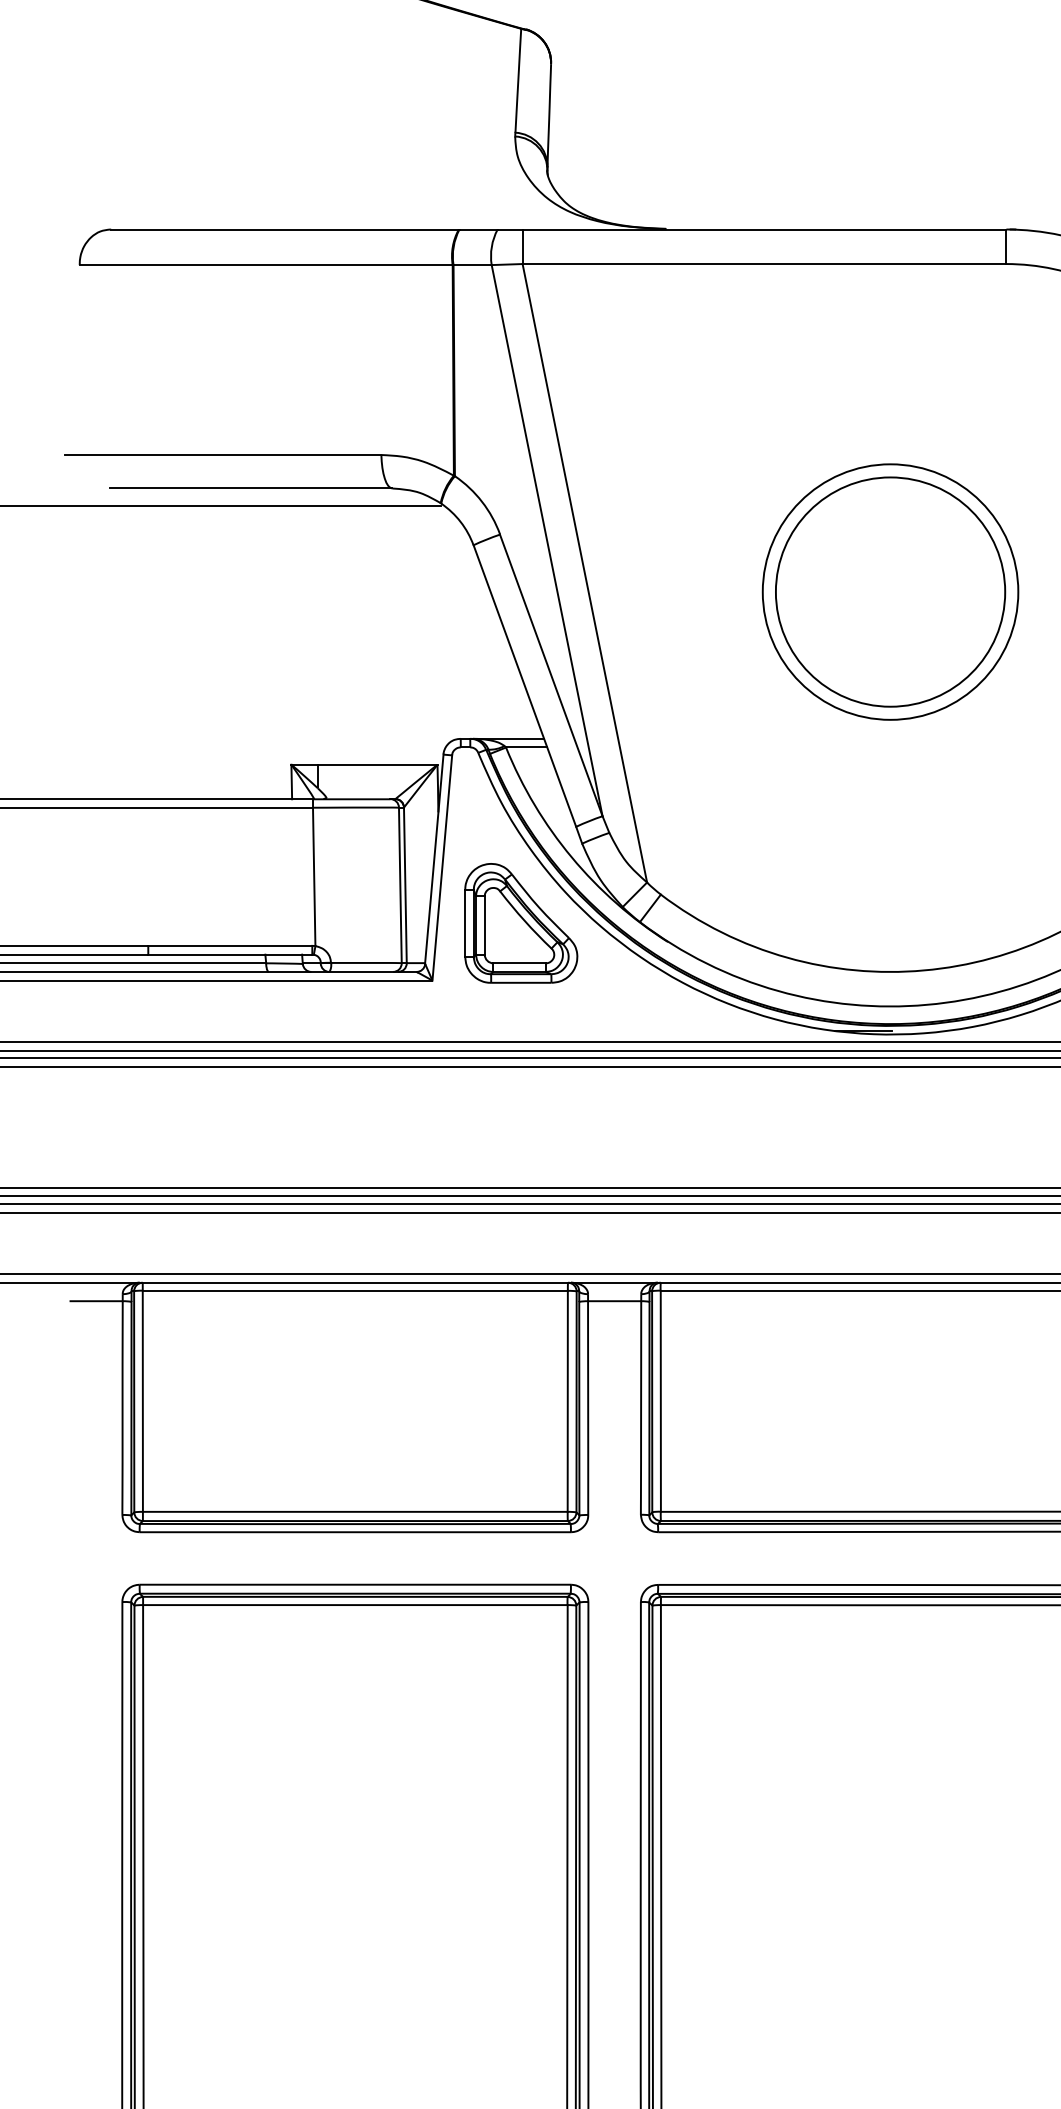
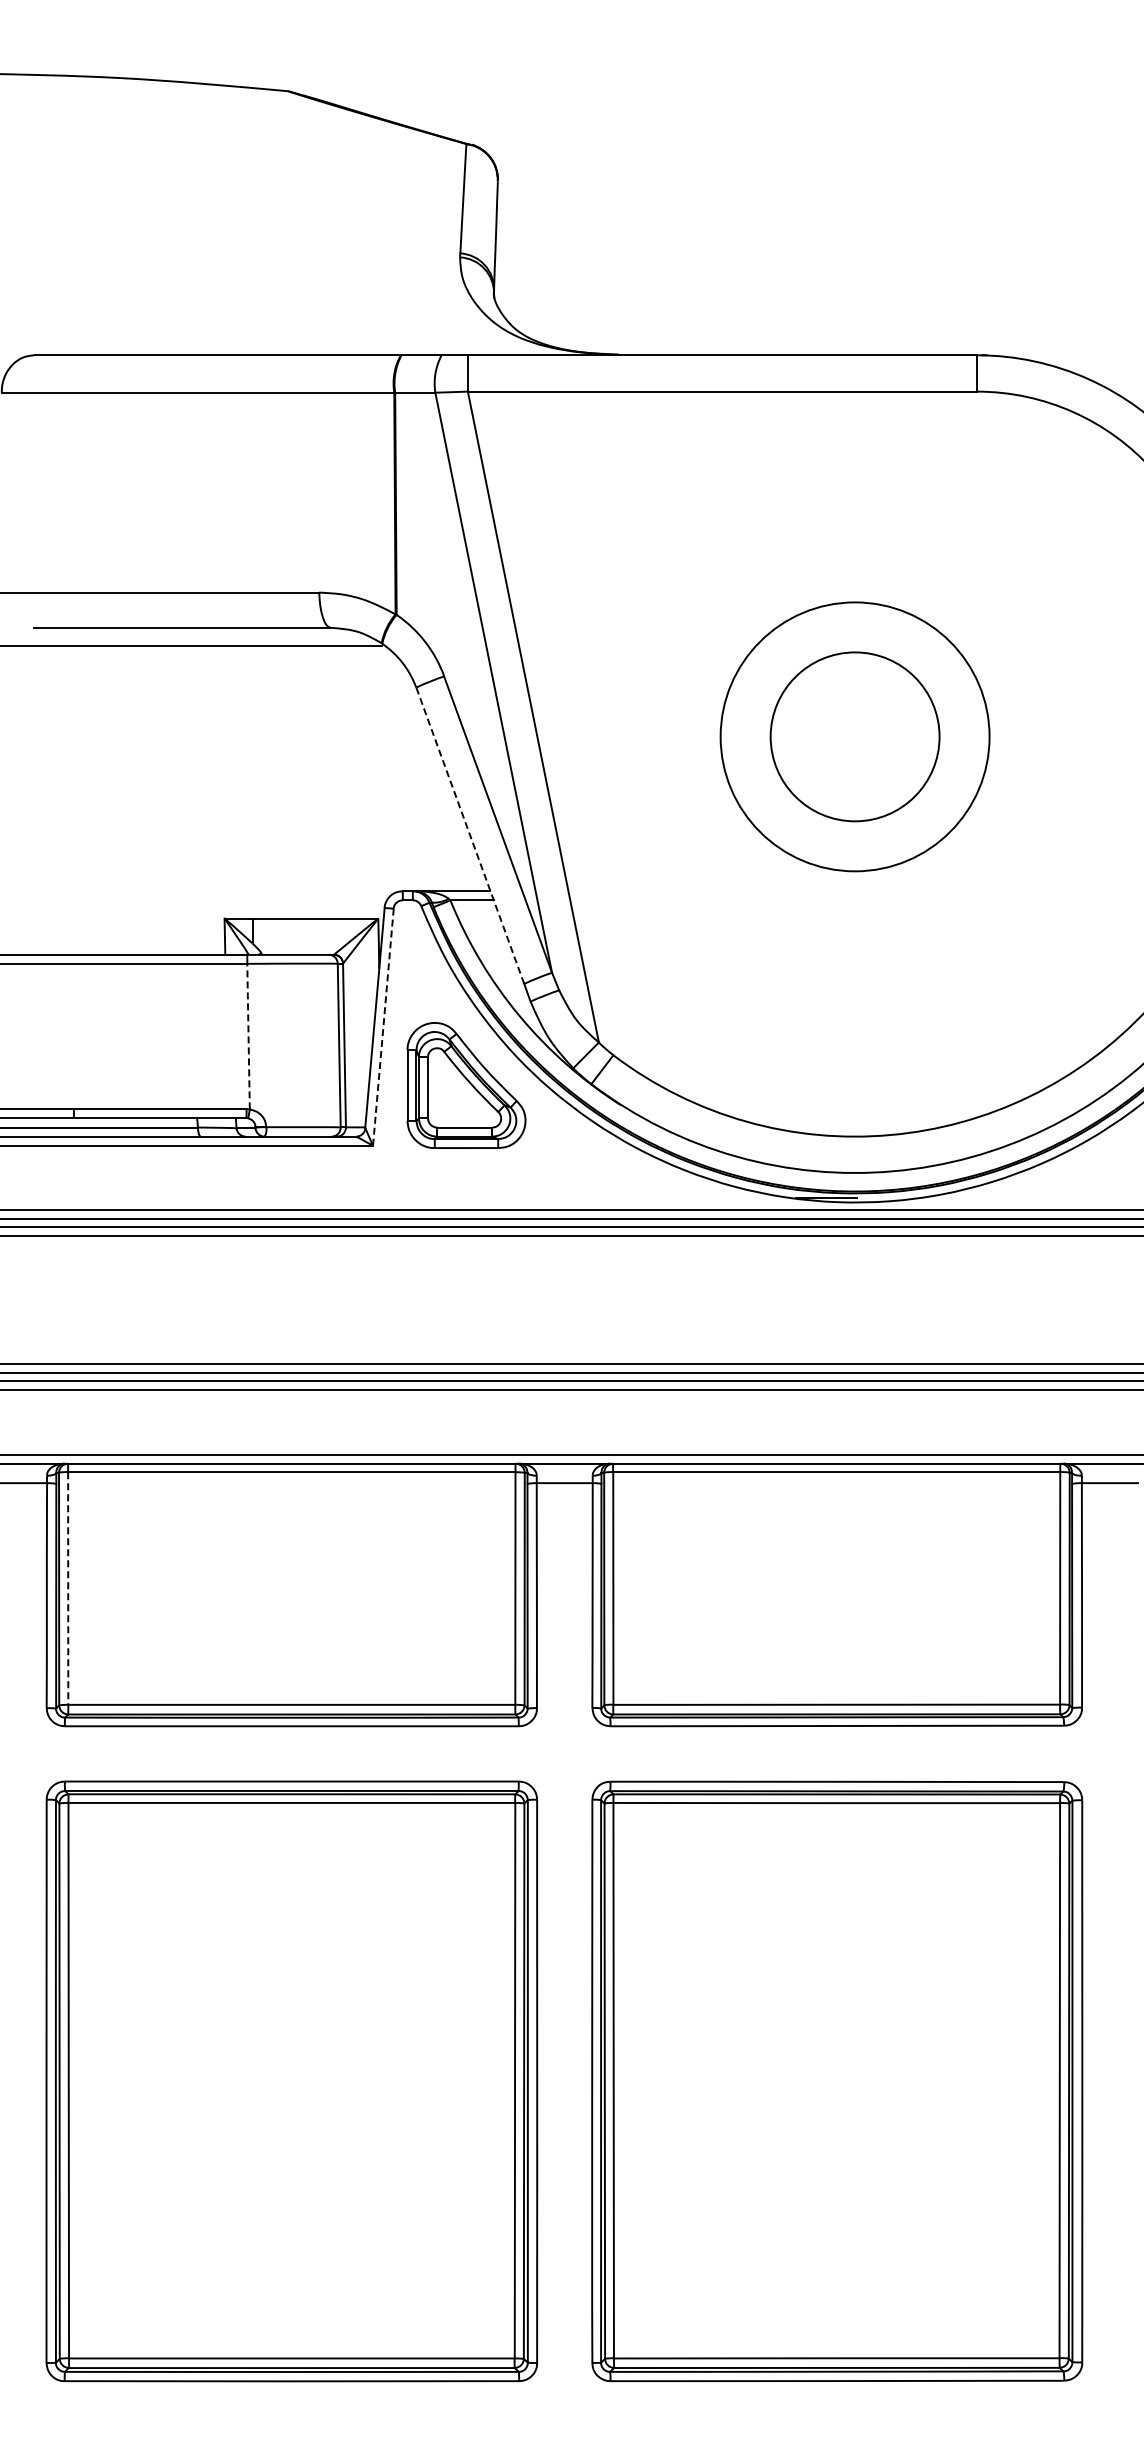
circle: (889, 591) -> (854, 736), size x0.7
line: (525, 685) -> (470, 835), solid -> dashed
line: (442, 868) -> (383, 1027), solid -> dashed
line: (314, 876) -> (248, 1036), solid -> dashed
line: (143, 1402) -> (68, 1589), solid -> dashed

